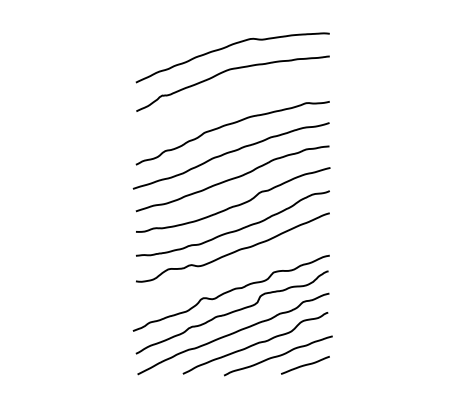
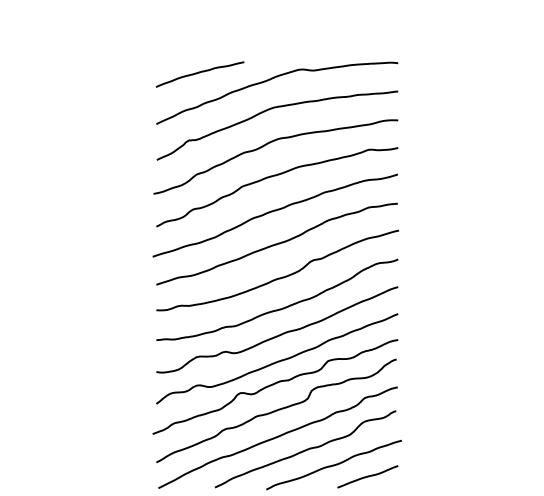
curve: (170, 42) -> (199, 74), added
curve: (225, 99) -> (268, 145), added
curve: (232, 272) -> (276, 361), added

